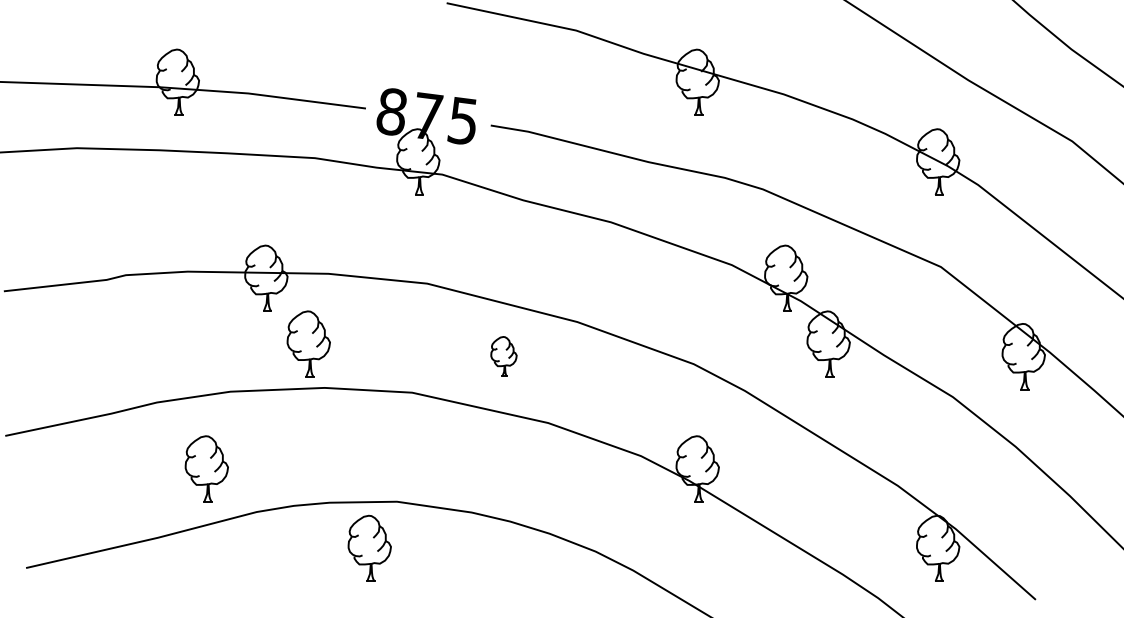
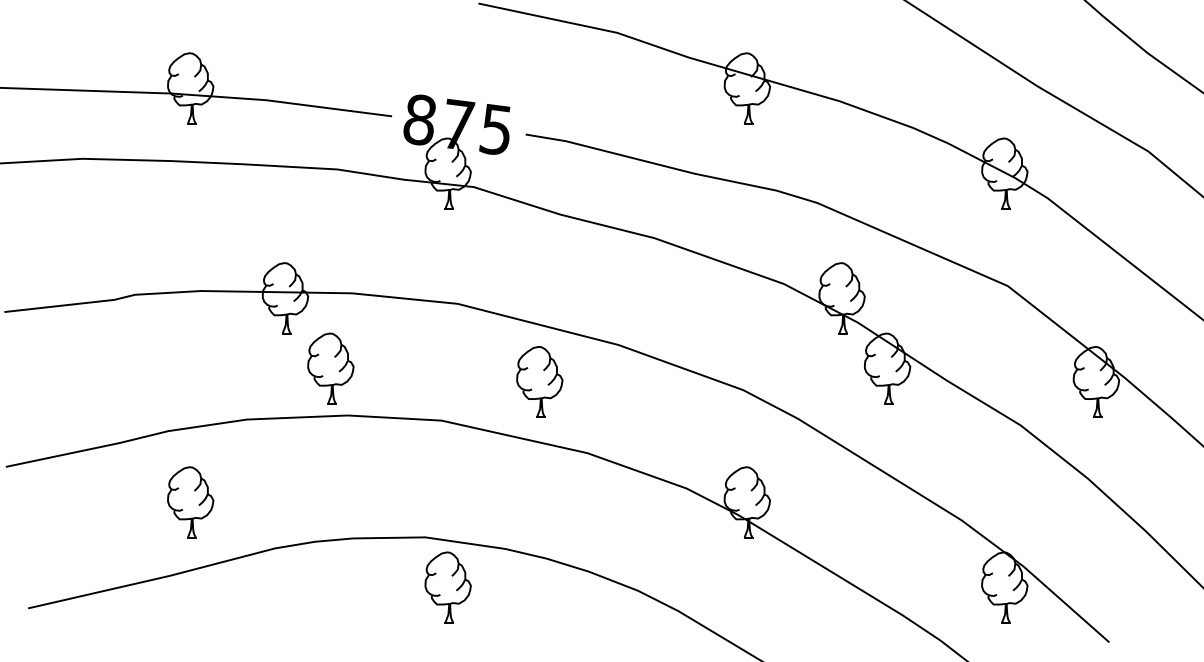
part: (503, 356) -> (539, 381), size x1.67
part: (206, 469) -> (190, 502), moved
part: (369, 548) -> (447, 587), moved

